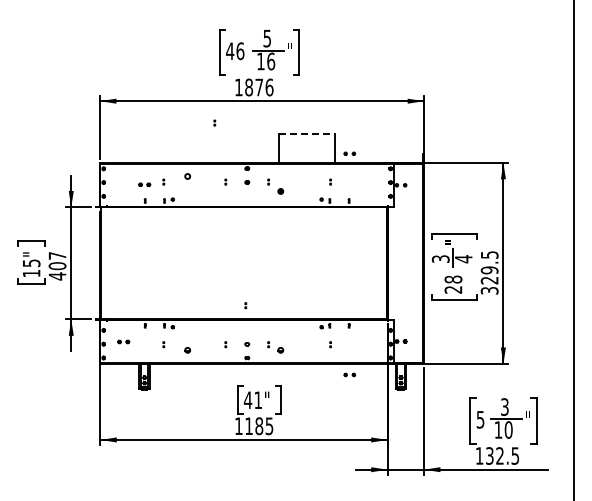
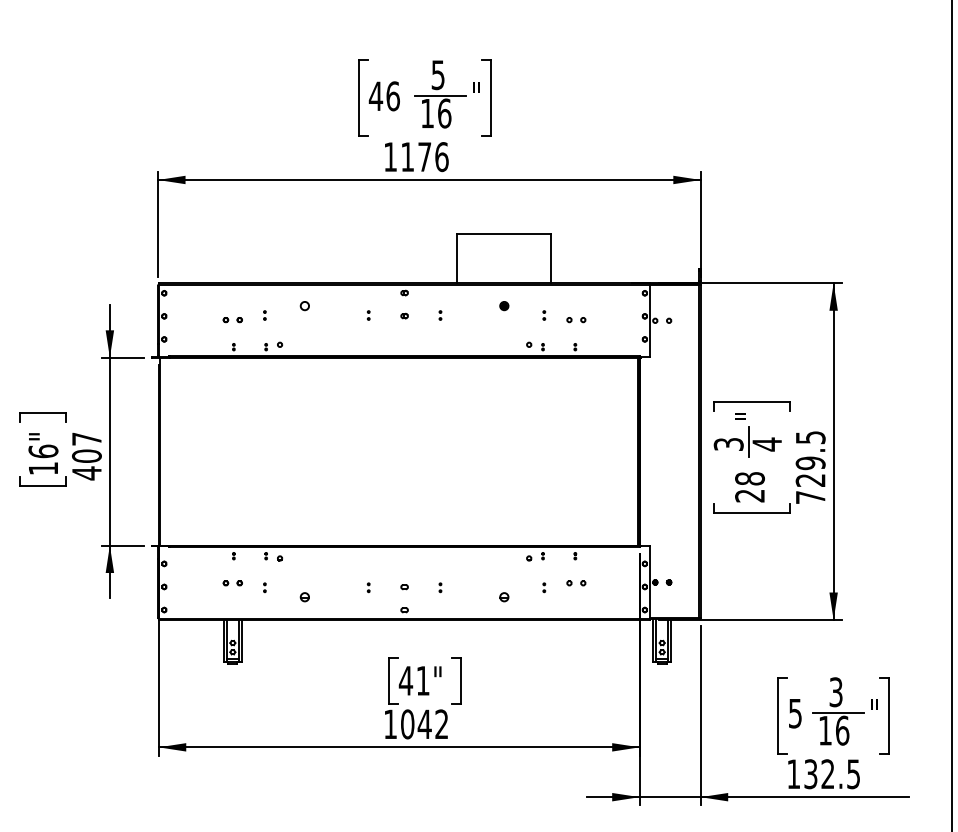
text: (249, 87) -> (408, 157), 1876 -> 1176
part: (214, 122) -> (349, 215), removed
line: (306, 133) -> (503, 234), dashed -> solid
part: (349, 153) -> (575, 319), moved
part: (280, 191) -> (503, 306), moved
text: (31, 263) -> (43, 451), 15" -> 16"
text: (489, 290) -> (810, 497), 329.5 -> 729.5
part: (245, 305) -> (401, 522), removed
part: (123, 341) -> (232, 582), moved
part: (280, 350) -> (503, 597), moved
part: (349, 374) -> (575, 582), moved
text: (259, 426) -> (425, 724), 1185 -> 1042
text: (508, 429) -> (842, 729), 10 -> 16

